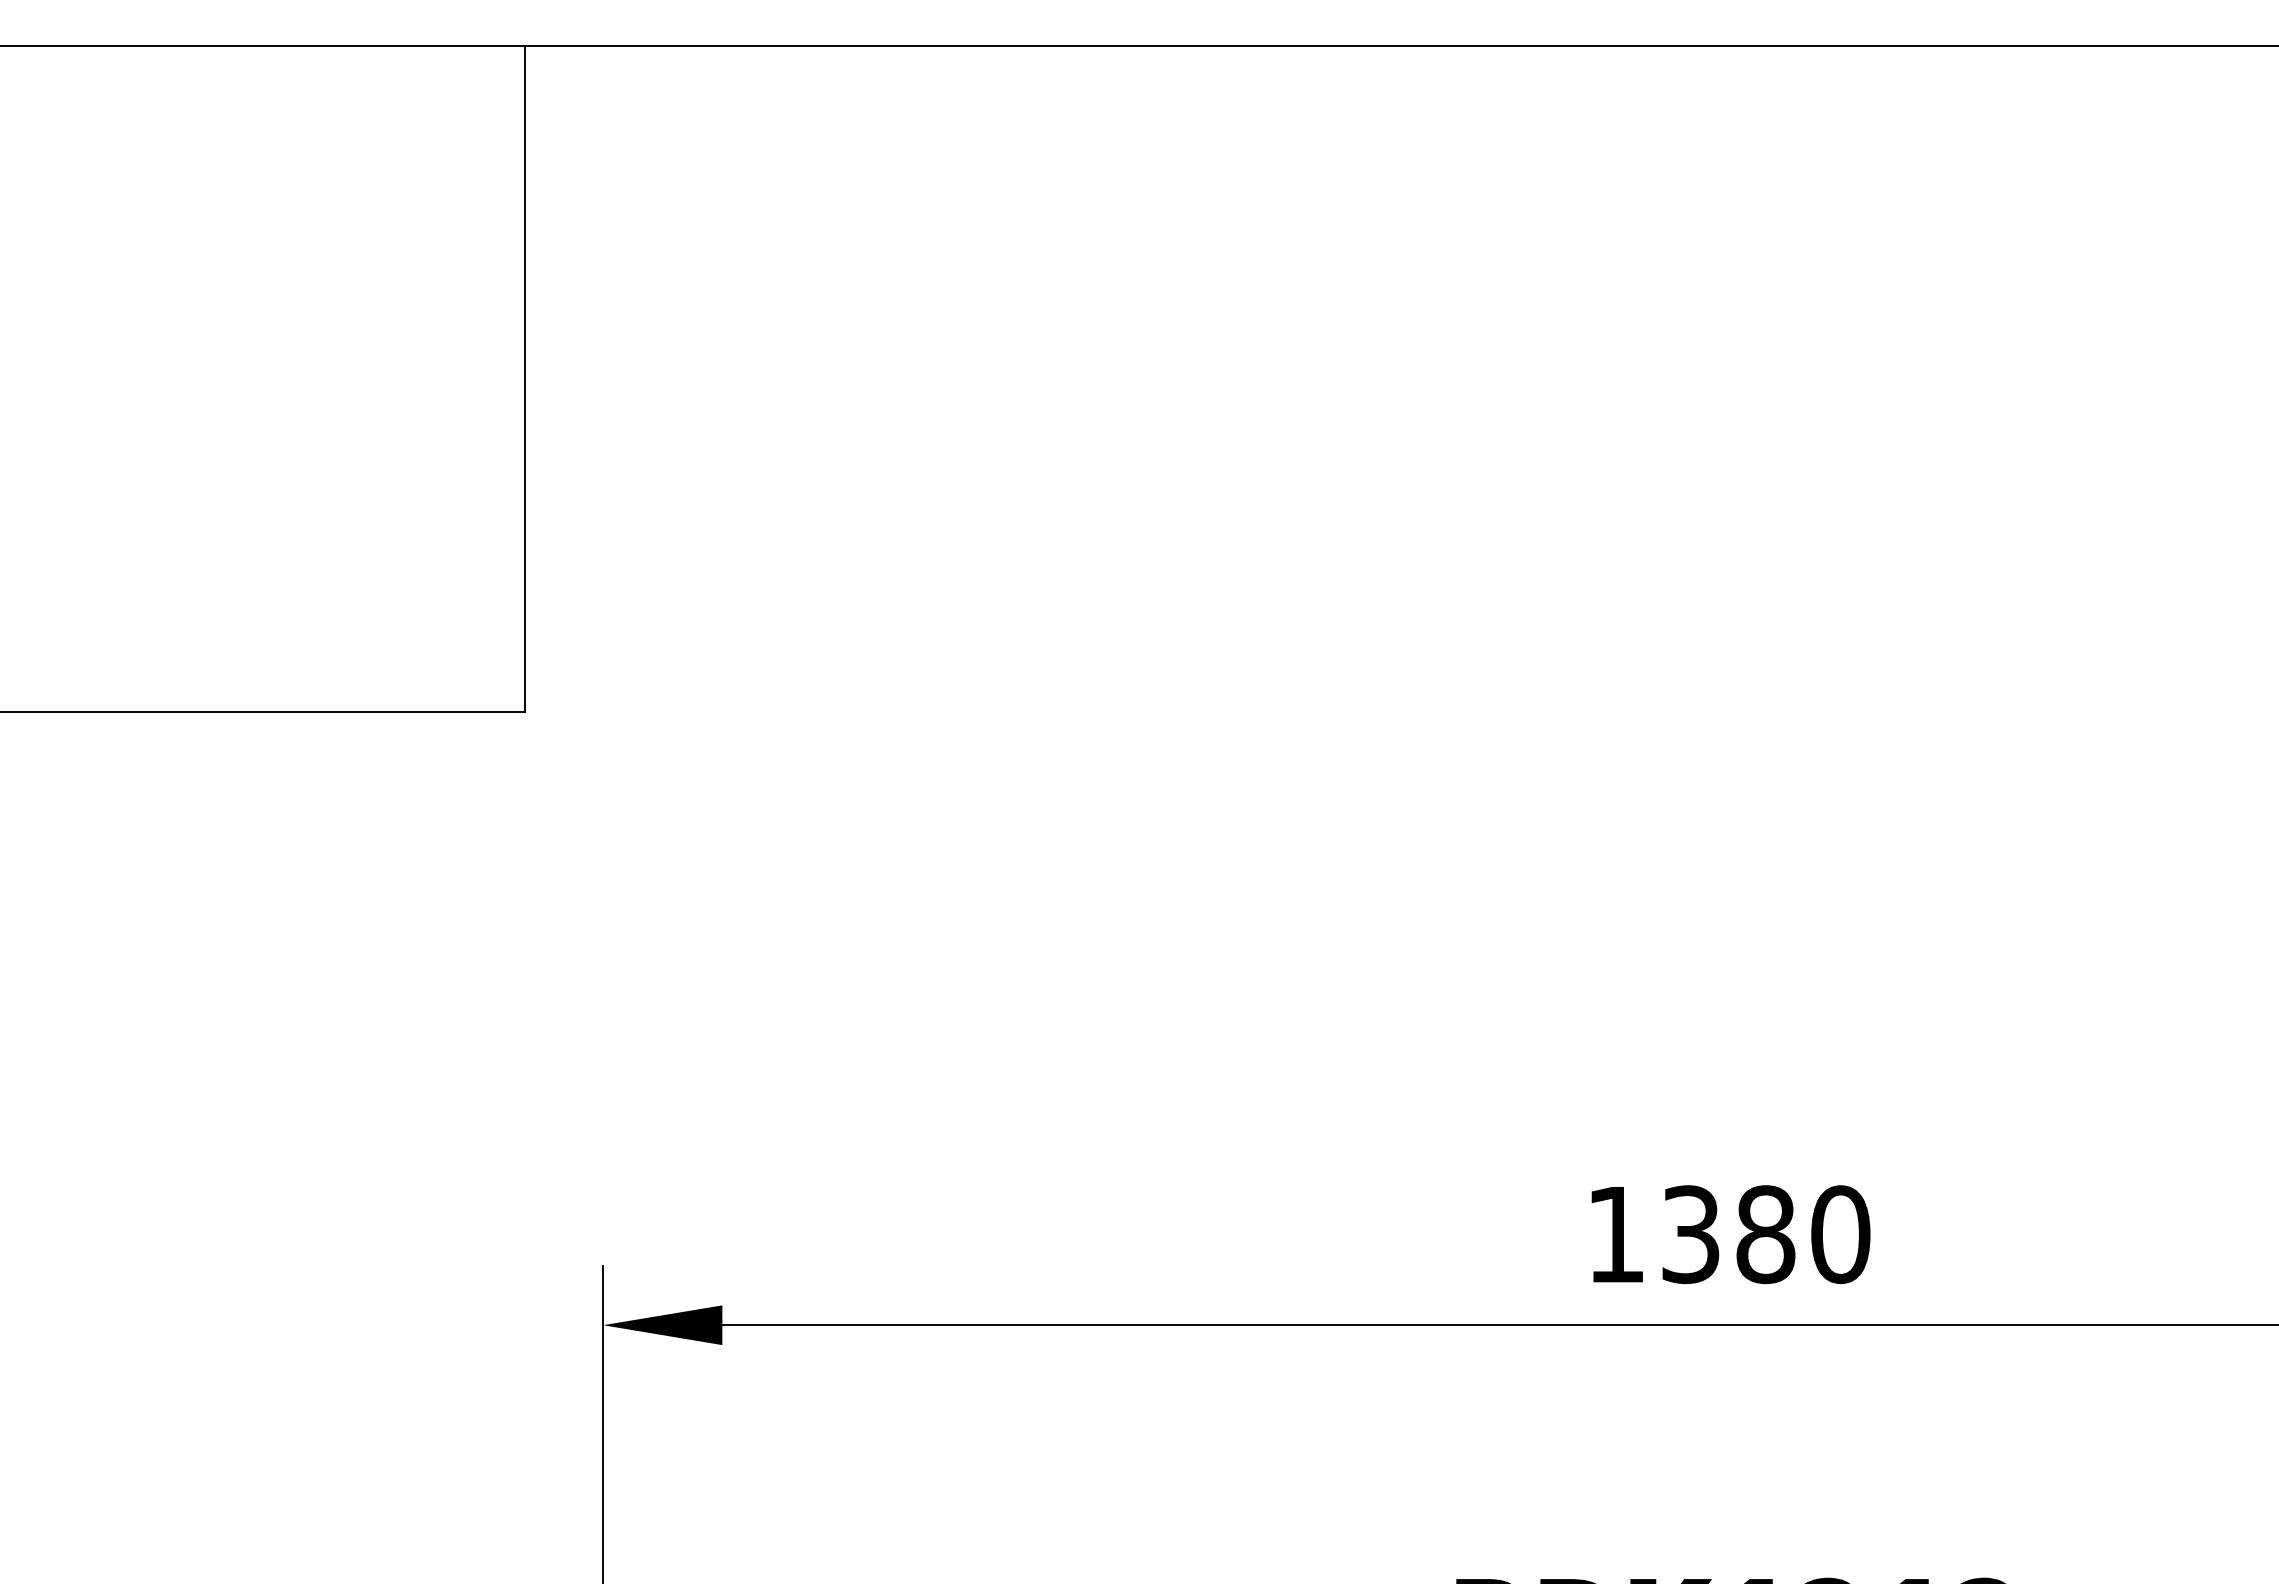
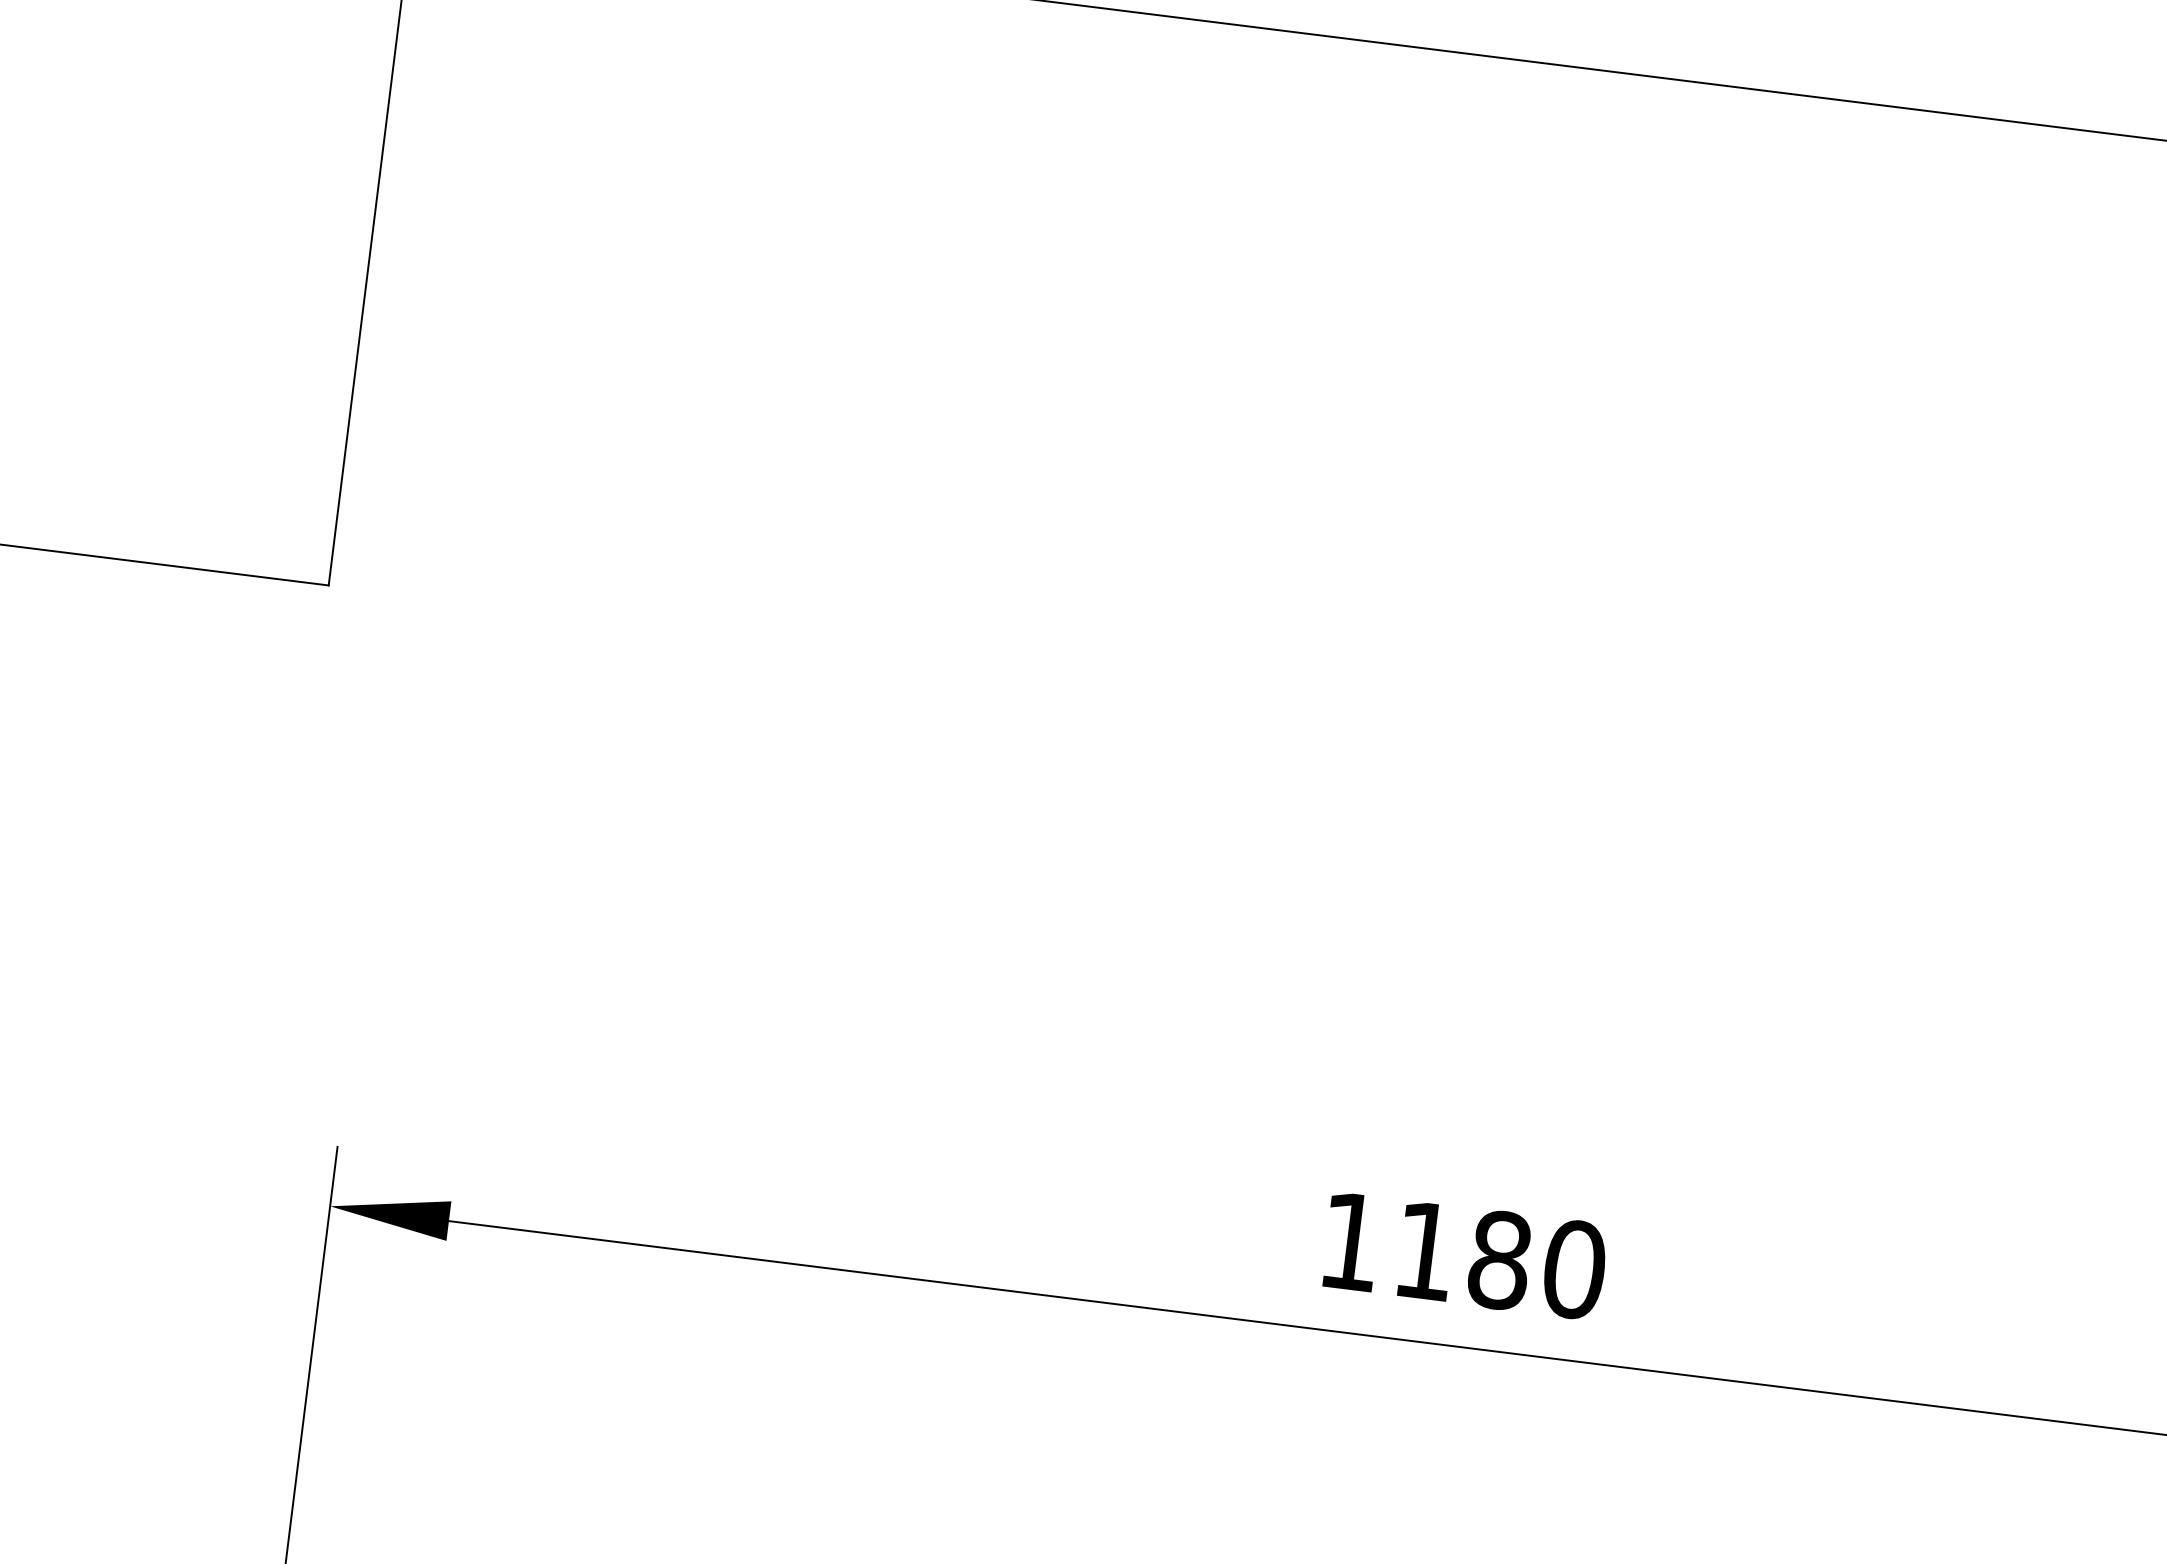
text: (1690, 1234) -> (1424, 1250), 1380 -> 1180

